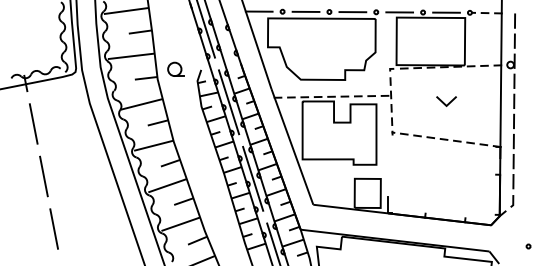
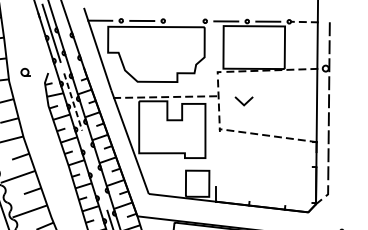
line: (352, 12) -> (183, 21), removed
part: (175, 68) -> (25, 71), size x0.6
line: (229, 102) -> (73, 102), solid -> dashed
line: (444, 102) -> (242, 102), moved
line: (253, 178) -> (95, 170), removed

